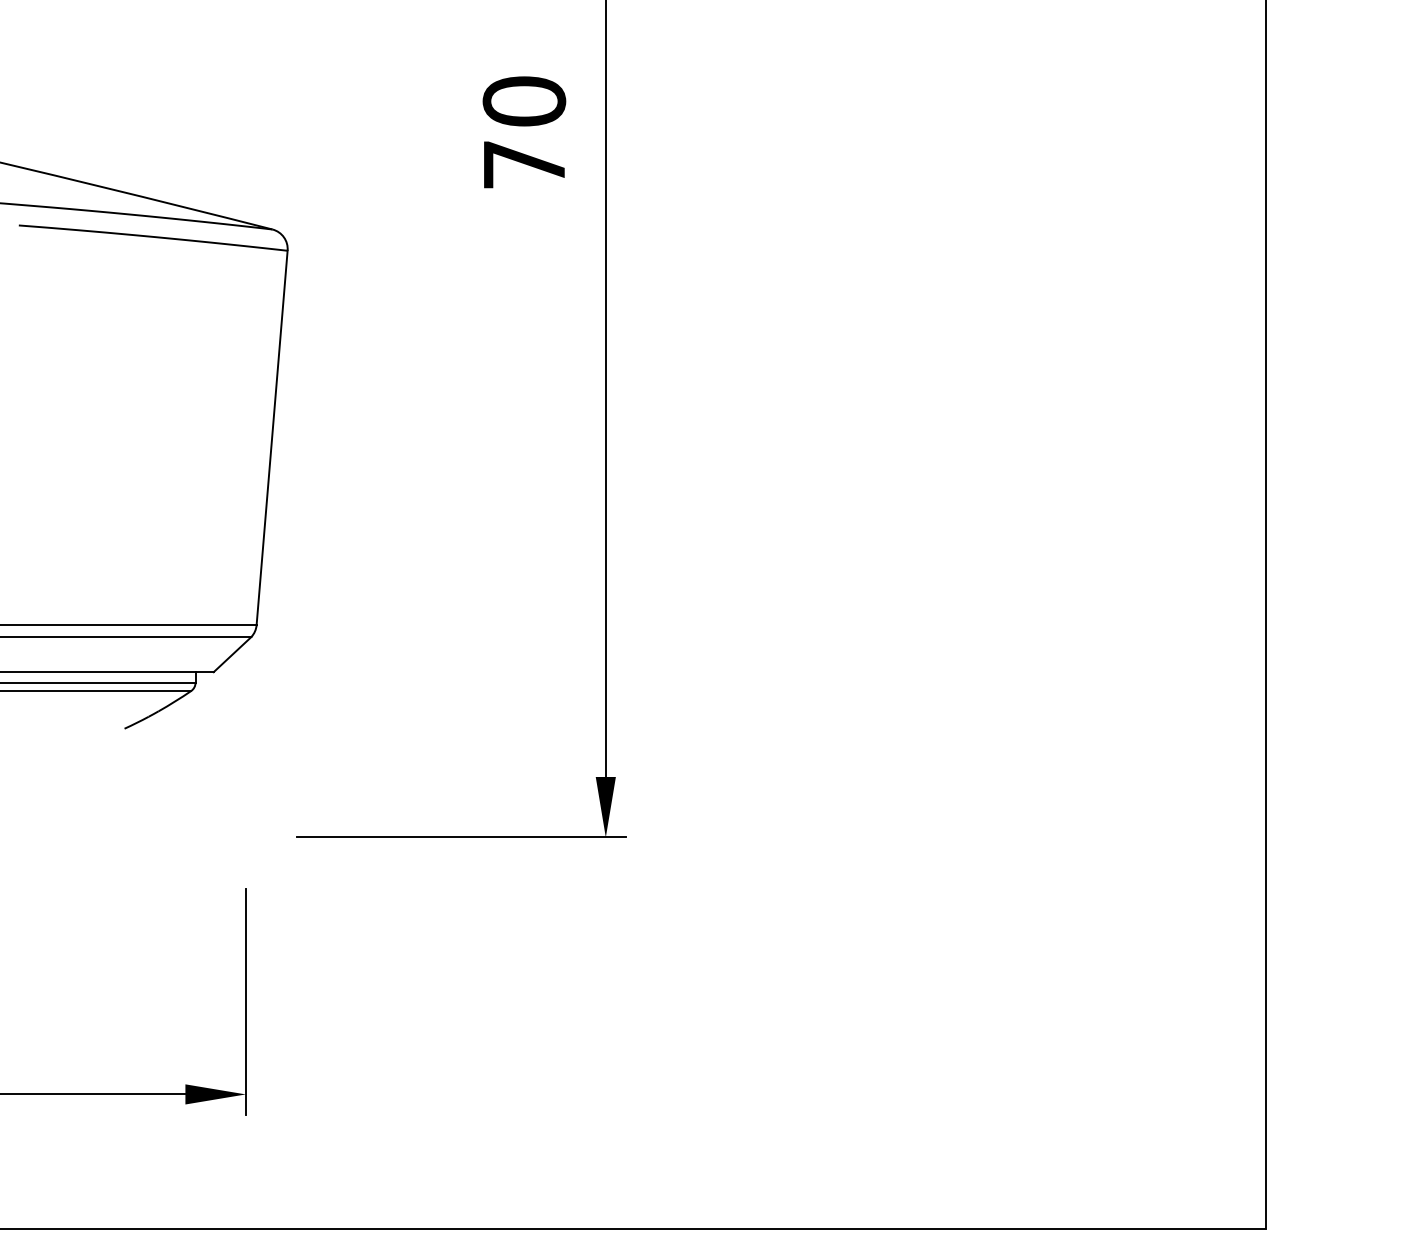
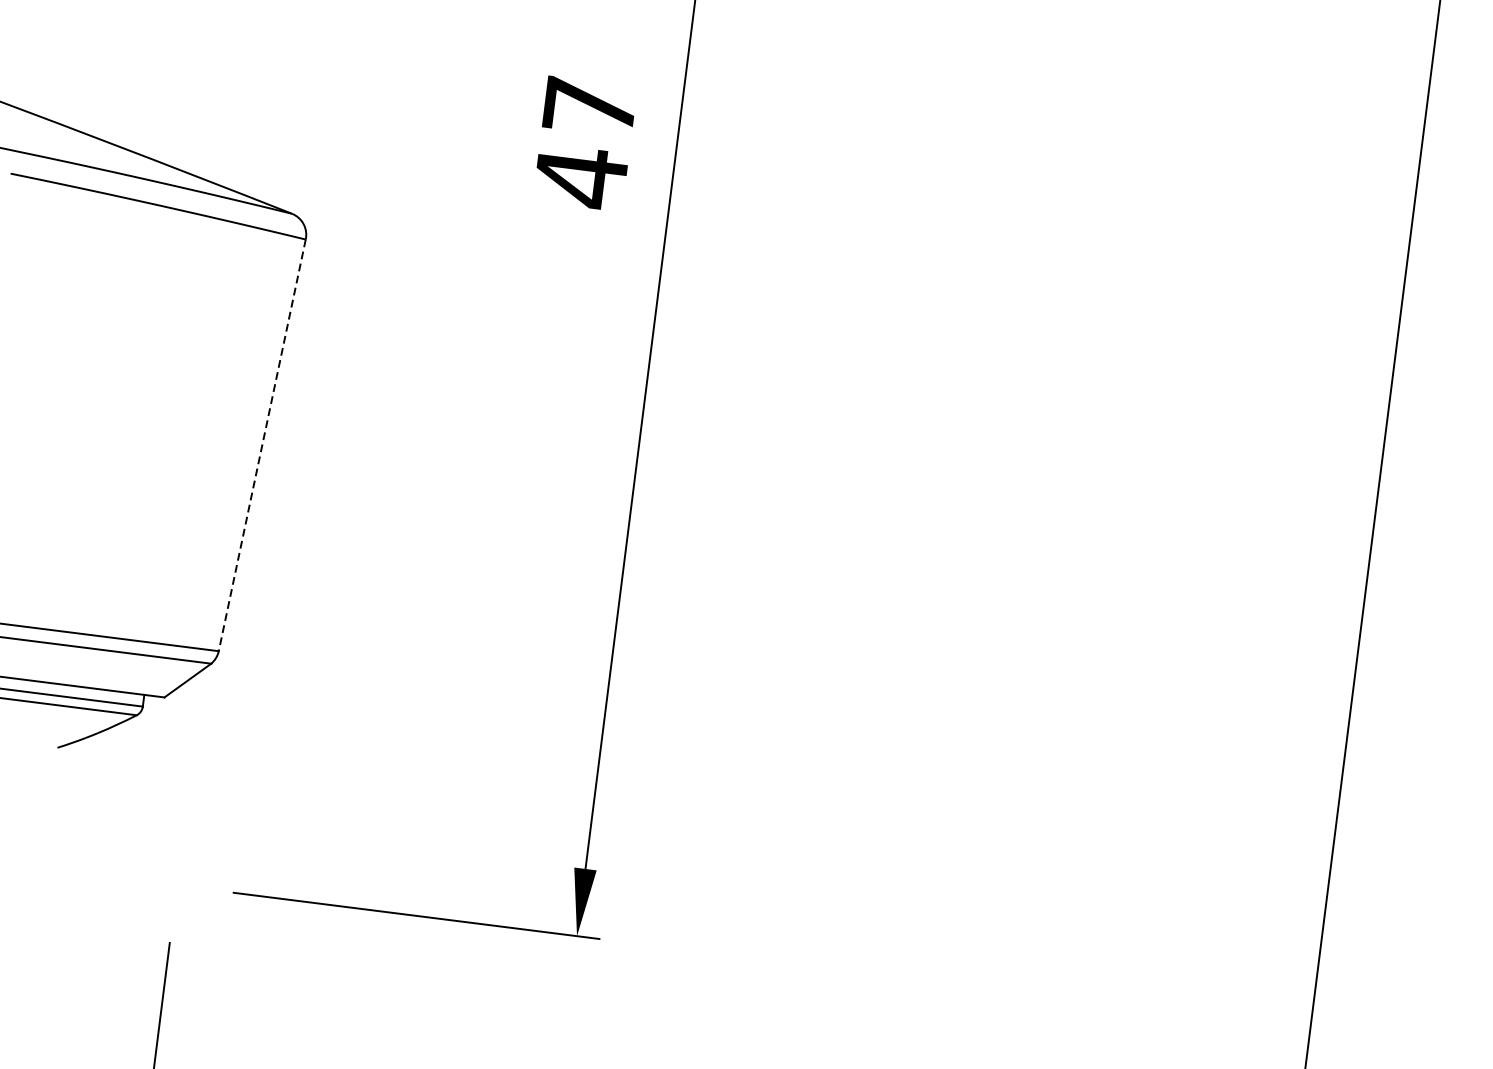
text: (524, 133) -> (585, 142), 70 -> 47
line: (272, 437) -> (262, 444), solid -> dashed

